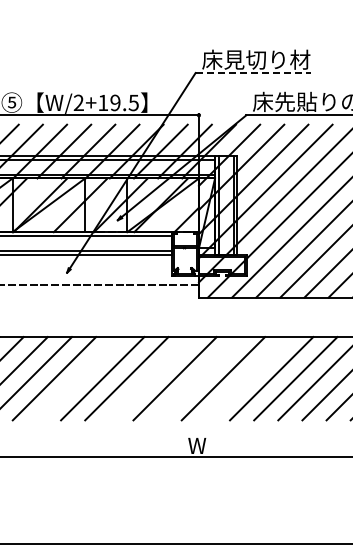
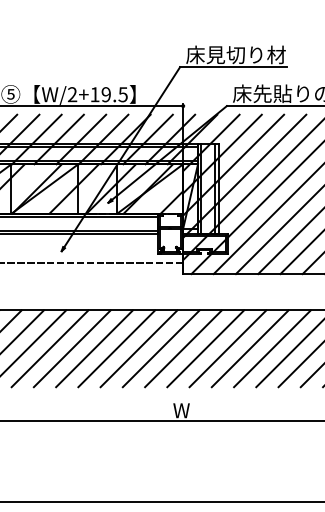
line: (253, 73) -> (233, 67), dashed -> solid
line: (78, 378) -> (72, 348), added
line: (150, 378) -> (138, 348), added
line: (198, 378) -> (182, 348), added
line: (247, 378) -> (227, 348), added

